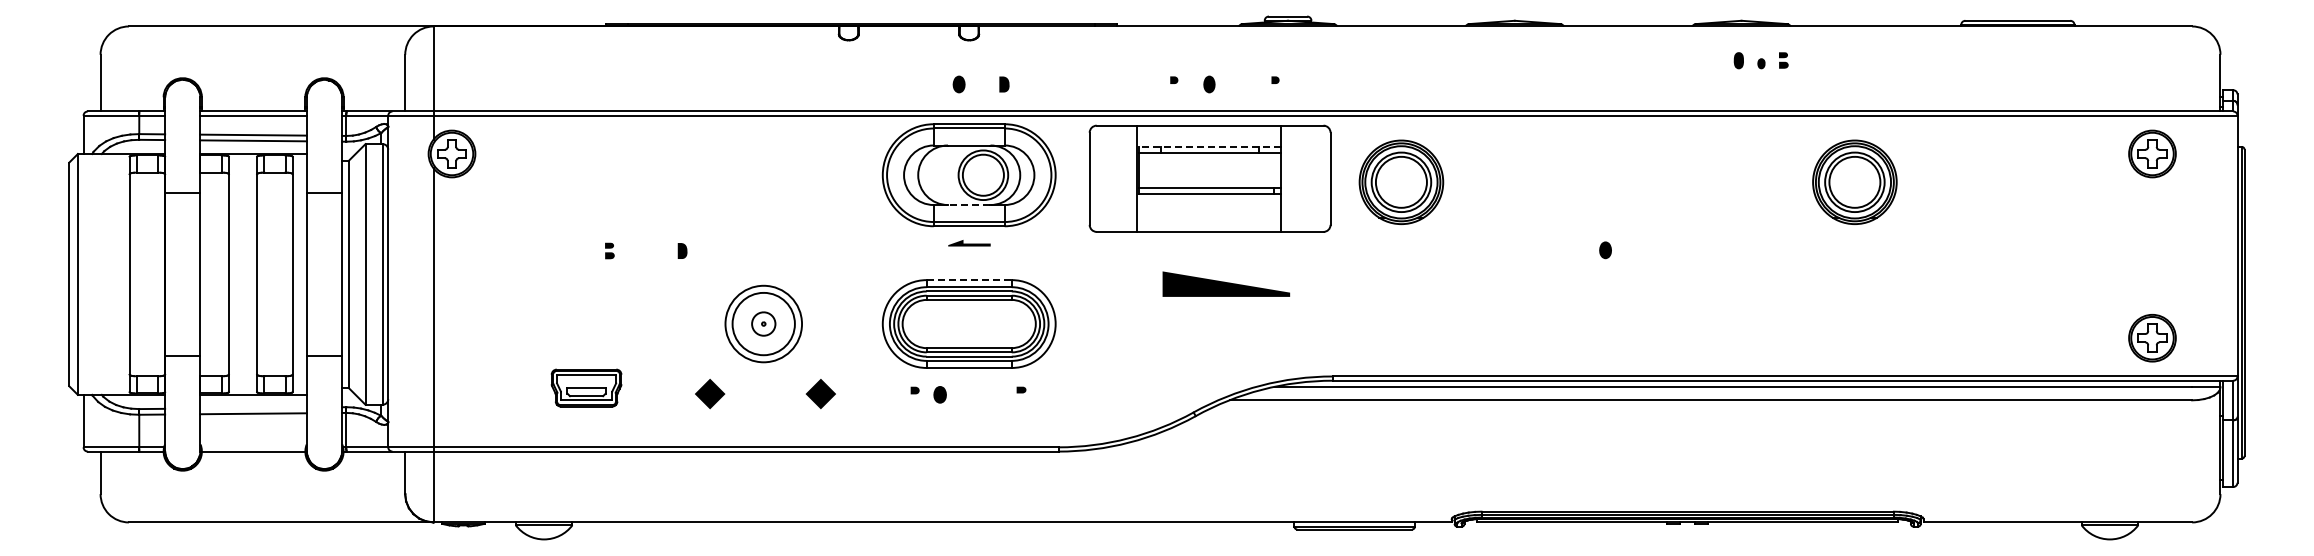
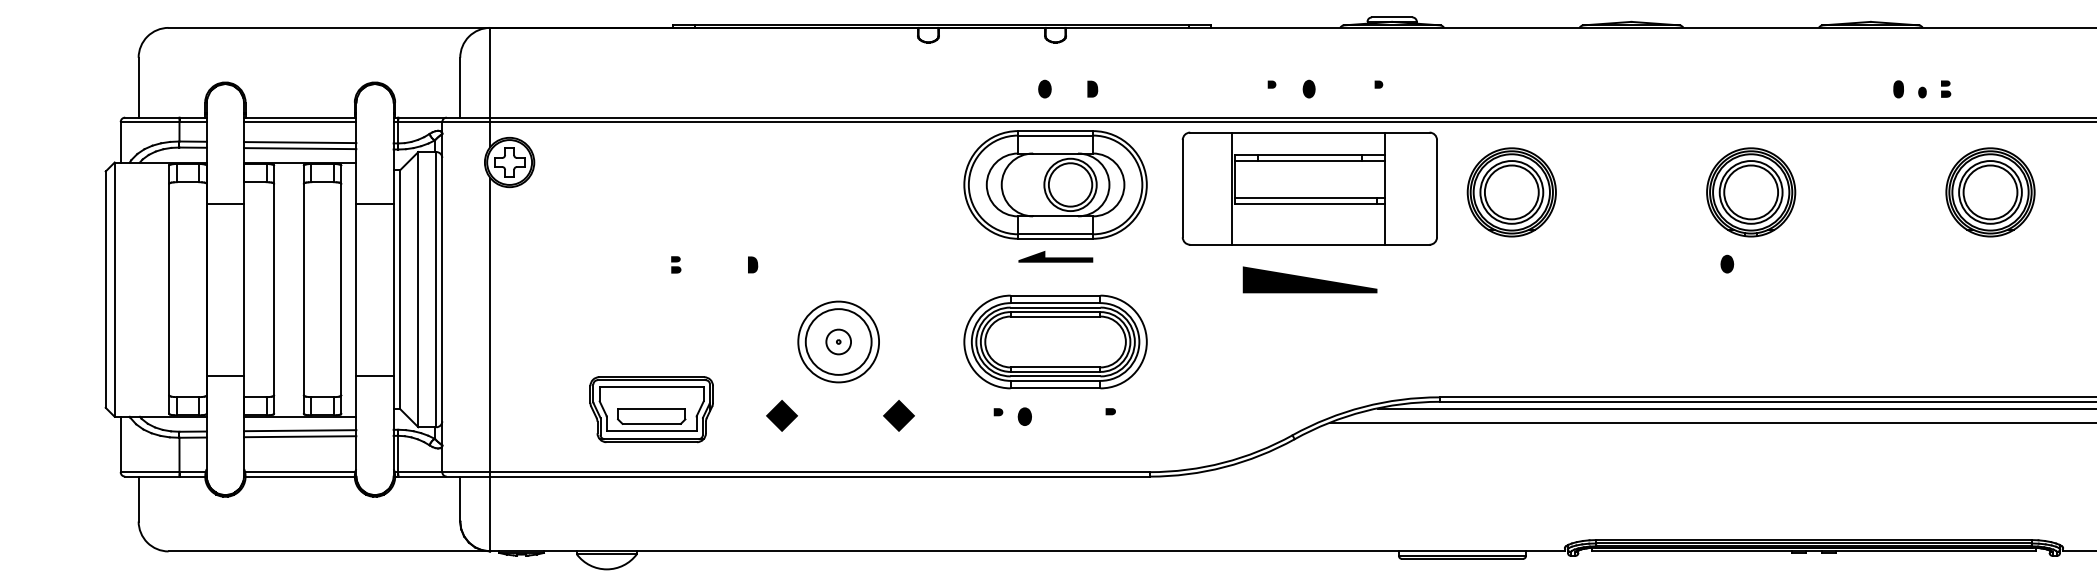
part: (1760, 60) -> (1921, 89), moved
line: (1210, 146) -> (1310, 154), dashed -> solid
part: (1627, 181) -> (1750, 191), added
line: (968, 205) -> (1054, 216), dashed -> solid
part: (969, 242) -> (1055, 255), size x1.67
line: (969, 280) -> (1055, 296), dashed -> solid
part: (1226, 283) -> (1310, 279), moved
part: (586, 387) -> (651, 408), size x1.67
line: (253, 407) -> (300, 430), added
line: (253, 447) -> (300, 472), added

